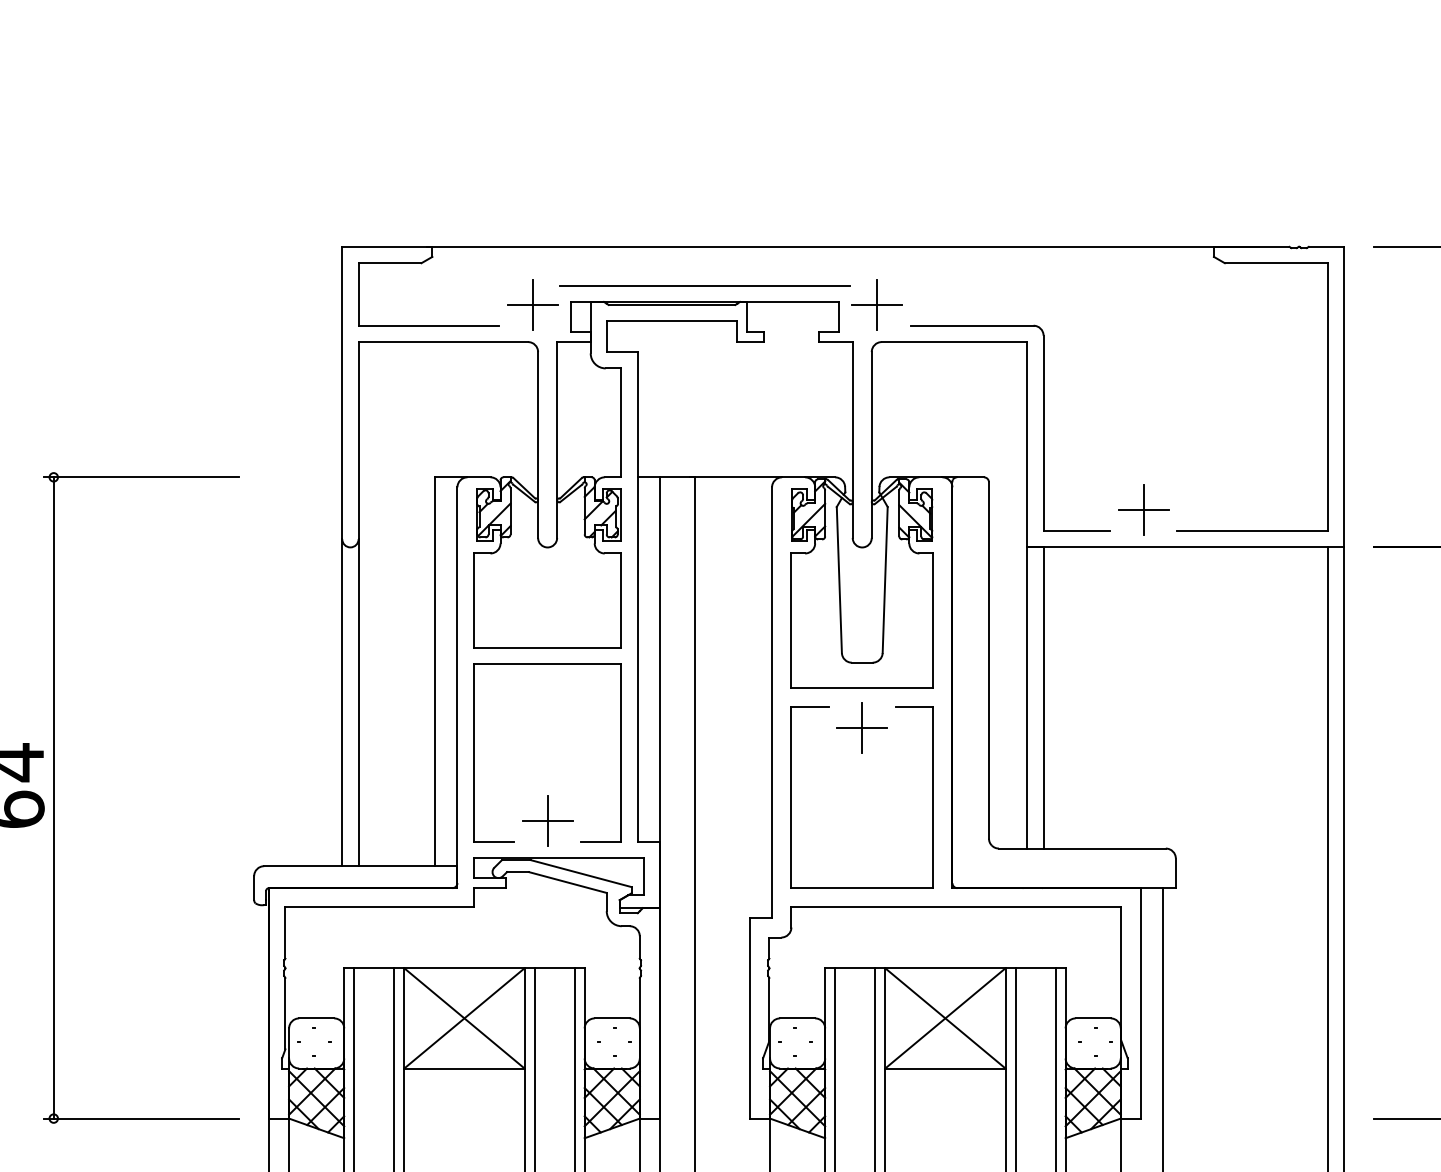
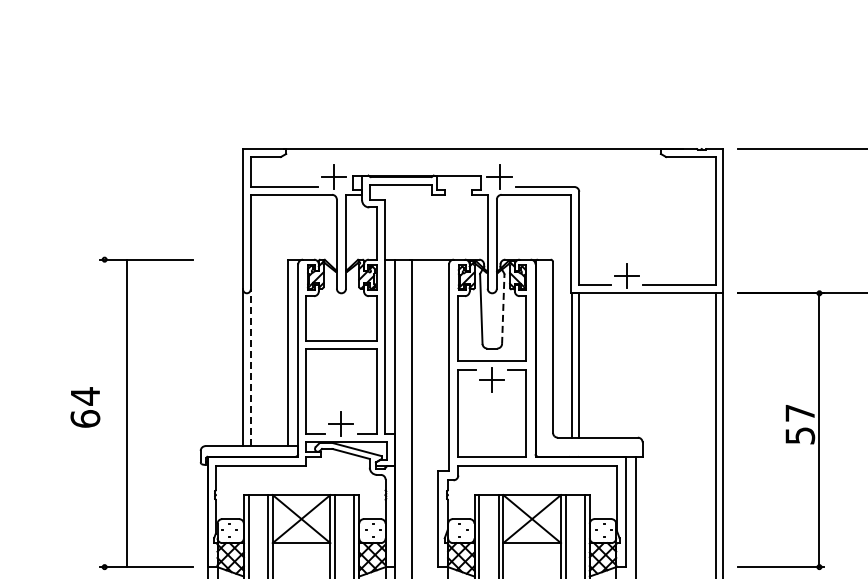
line: (704, 285) -> (416, 167), removed
line: (885, 579) -> (503, 308), solid -> dashed
line: (357, 702) -> (250, 367), solid -> dashed
line: (53, 798) -> (126, 413), moved

